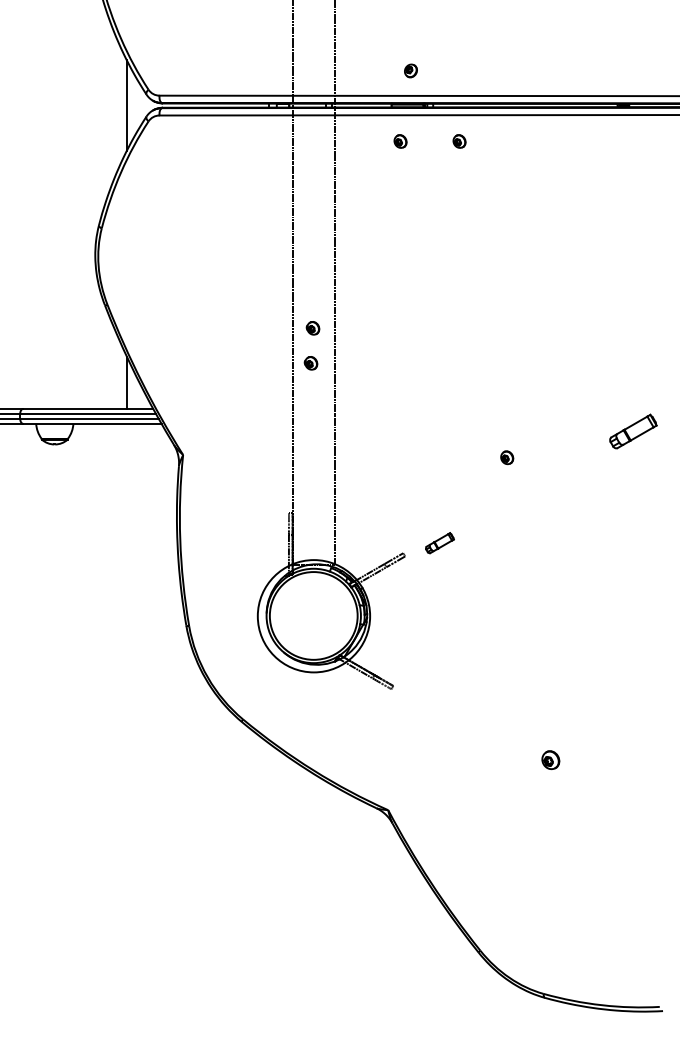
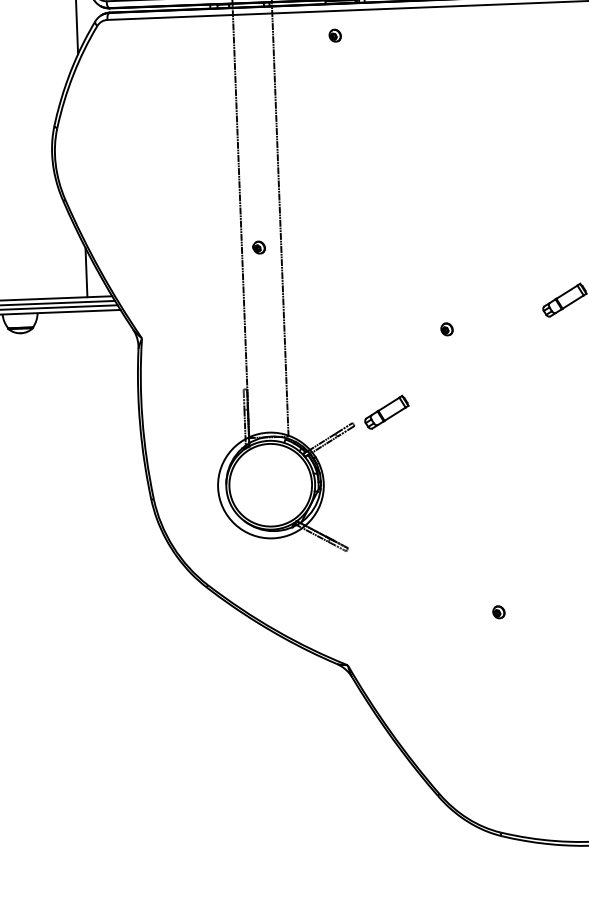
part: (459, 141) -> (390, 33), removed
part: (312, 328) -> (259, 214), removed
part: (439, 542) -> (386, 411), size x1.67
part: (550, 759) -> (498, 611), size x0.71

